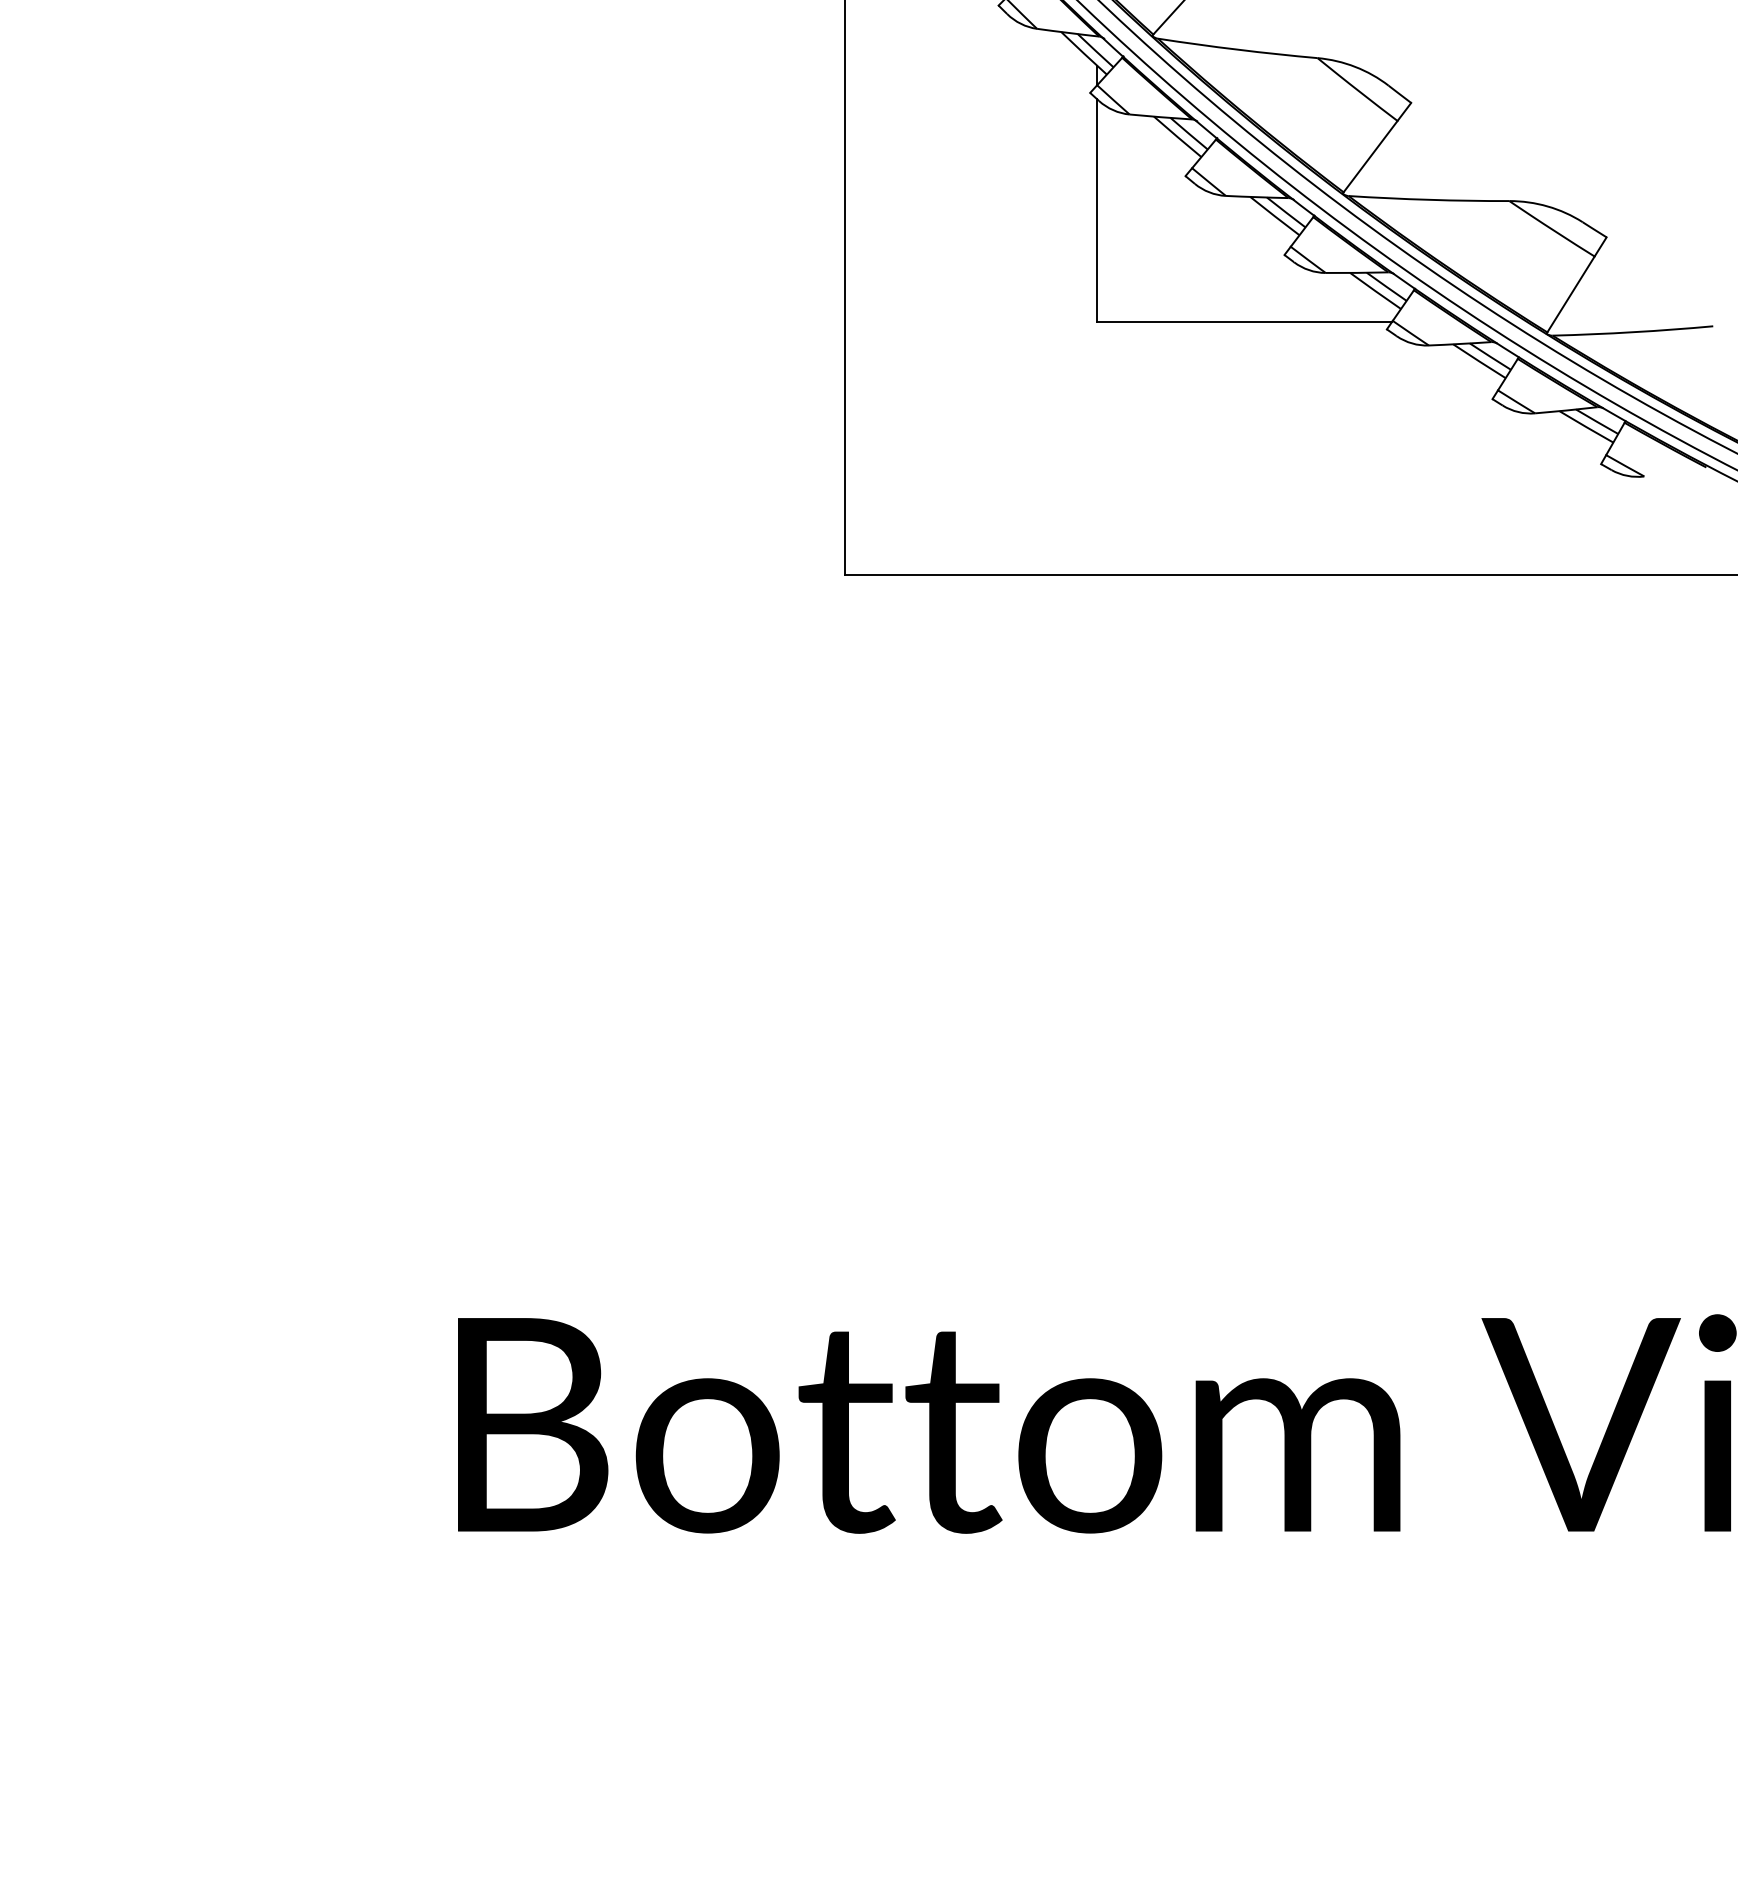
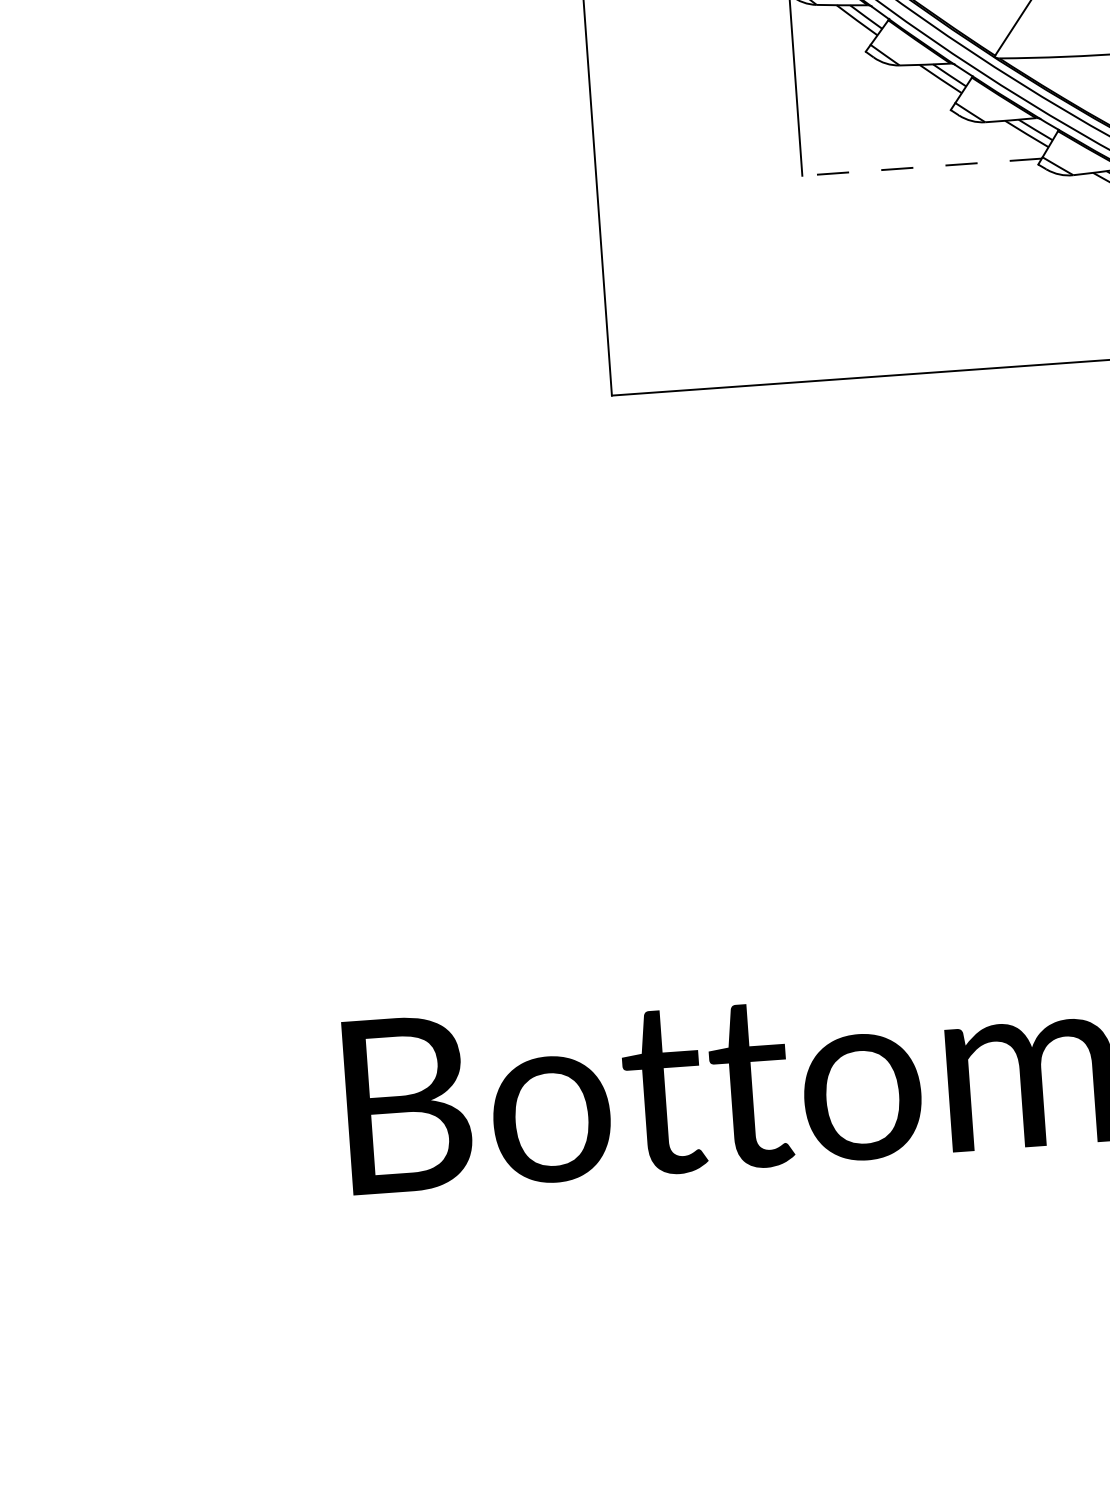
line: (1243, 322) -> (921, 167), solid -> dashed

